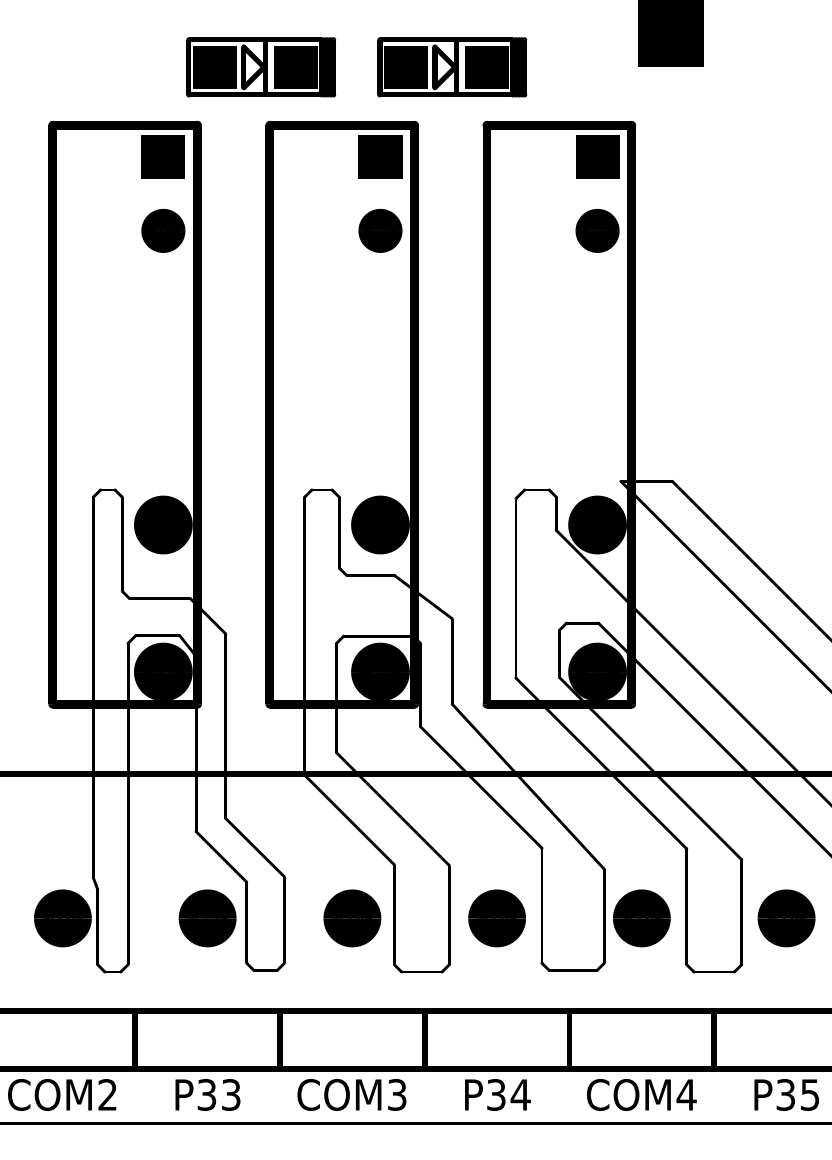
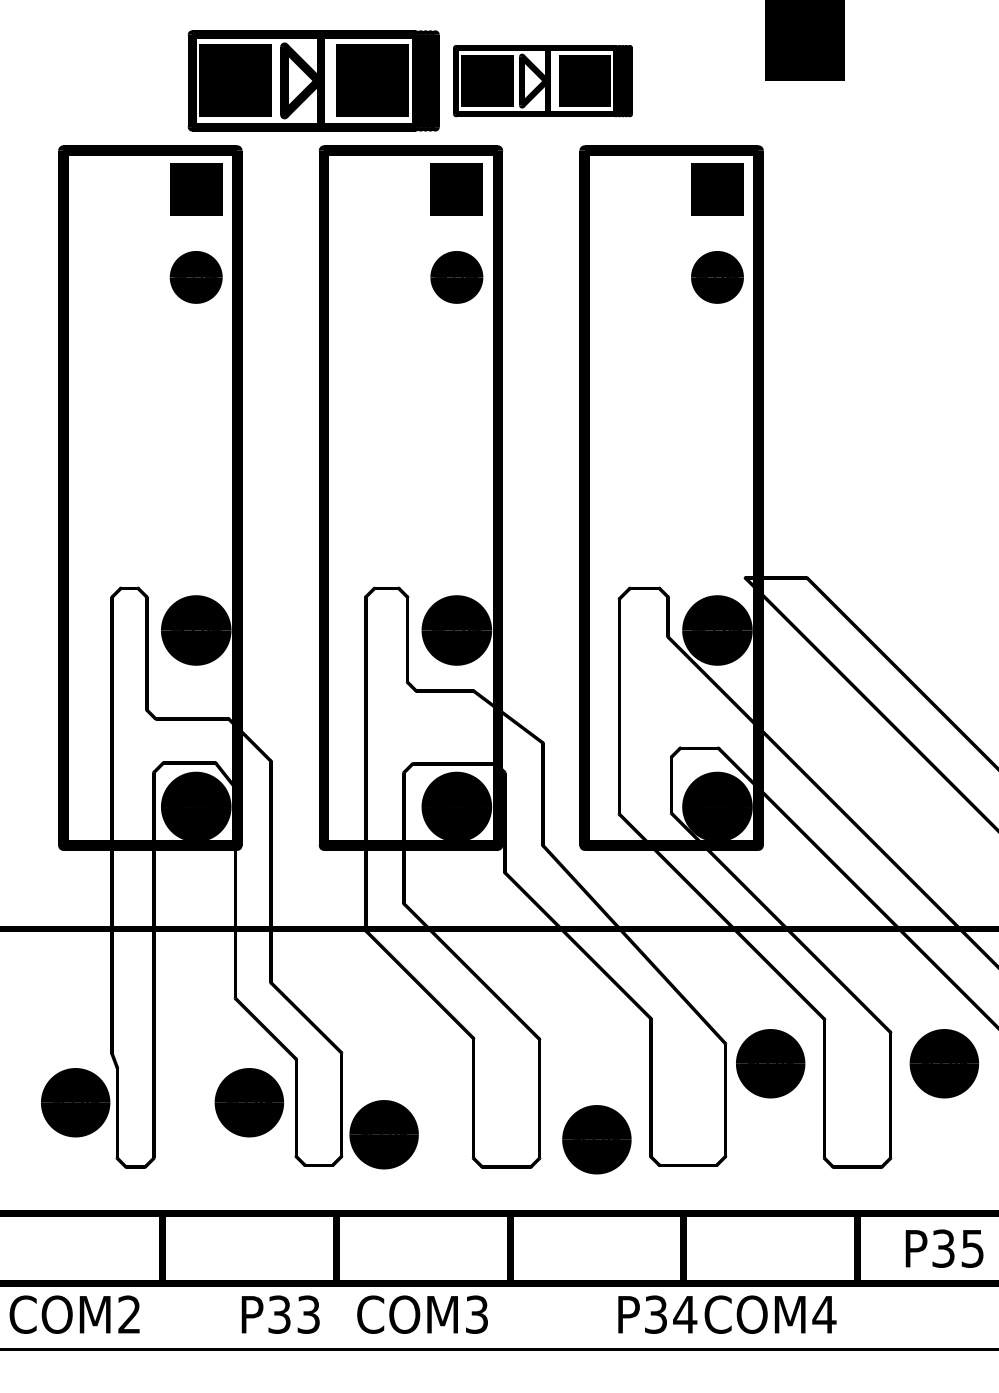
part: (261, 67) -> (313, 81), size x1.4
text: (351, 918) -> (383, 1134), moved
text: (496, 918) -> (596, 1139), moved
text: (641, 918) -> (770, 1063), moved
text: (786, 918) -> (944, 1063), moved
text: (207, 1094) -> (280, 1314), moved
text: (497, 1094) -> (657, 1314), moved
text: (786, 1094) -> (944, 1248), moved

